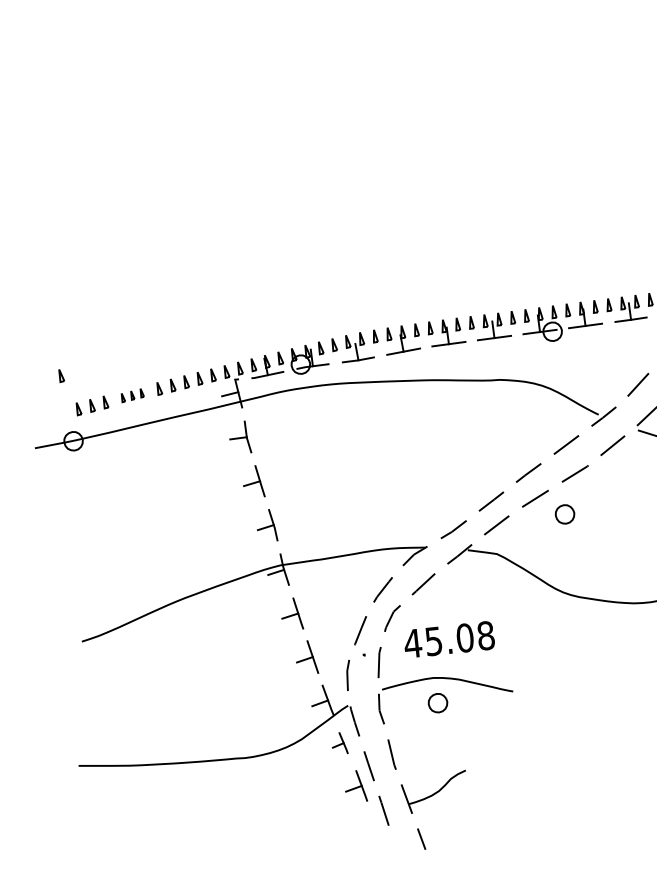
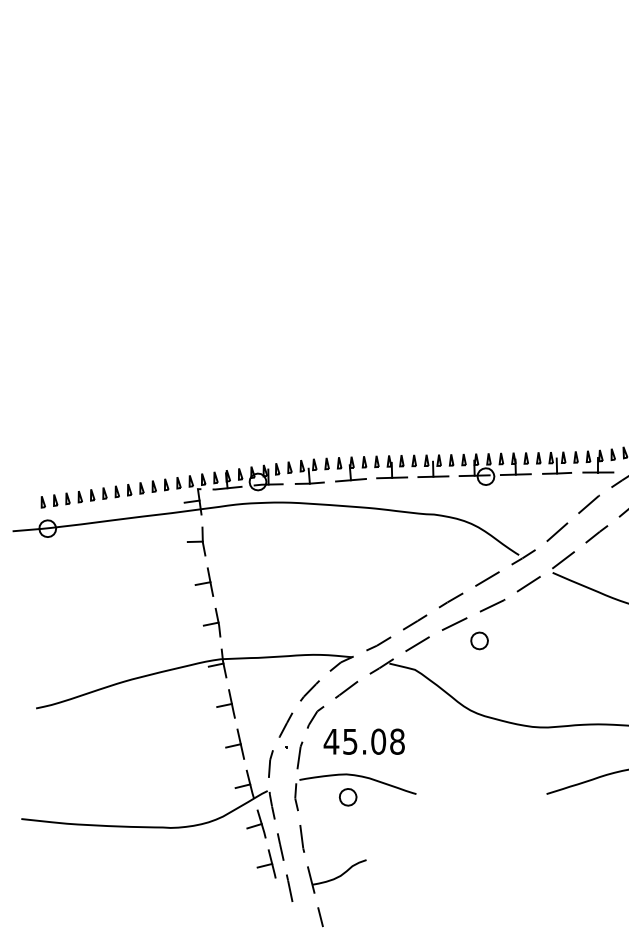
part: (60, 376) -> (42, 502), moved
part: (132, 395) -> (104, 493), size x1.43
part: (339, 743) -> (256, 823), size x1.43

